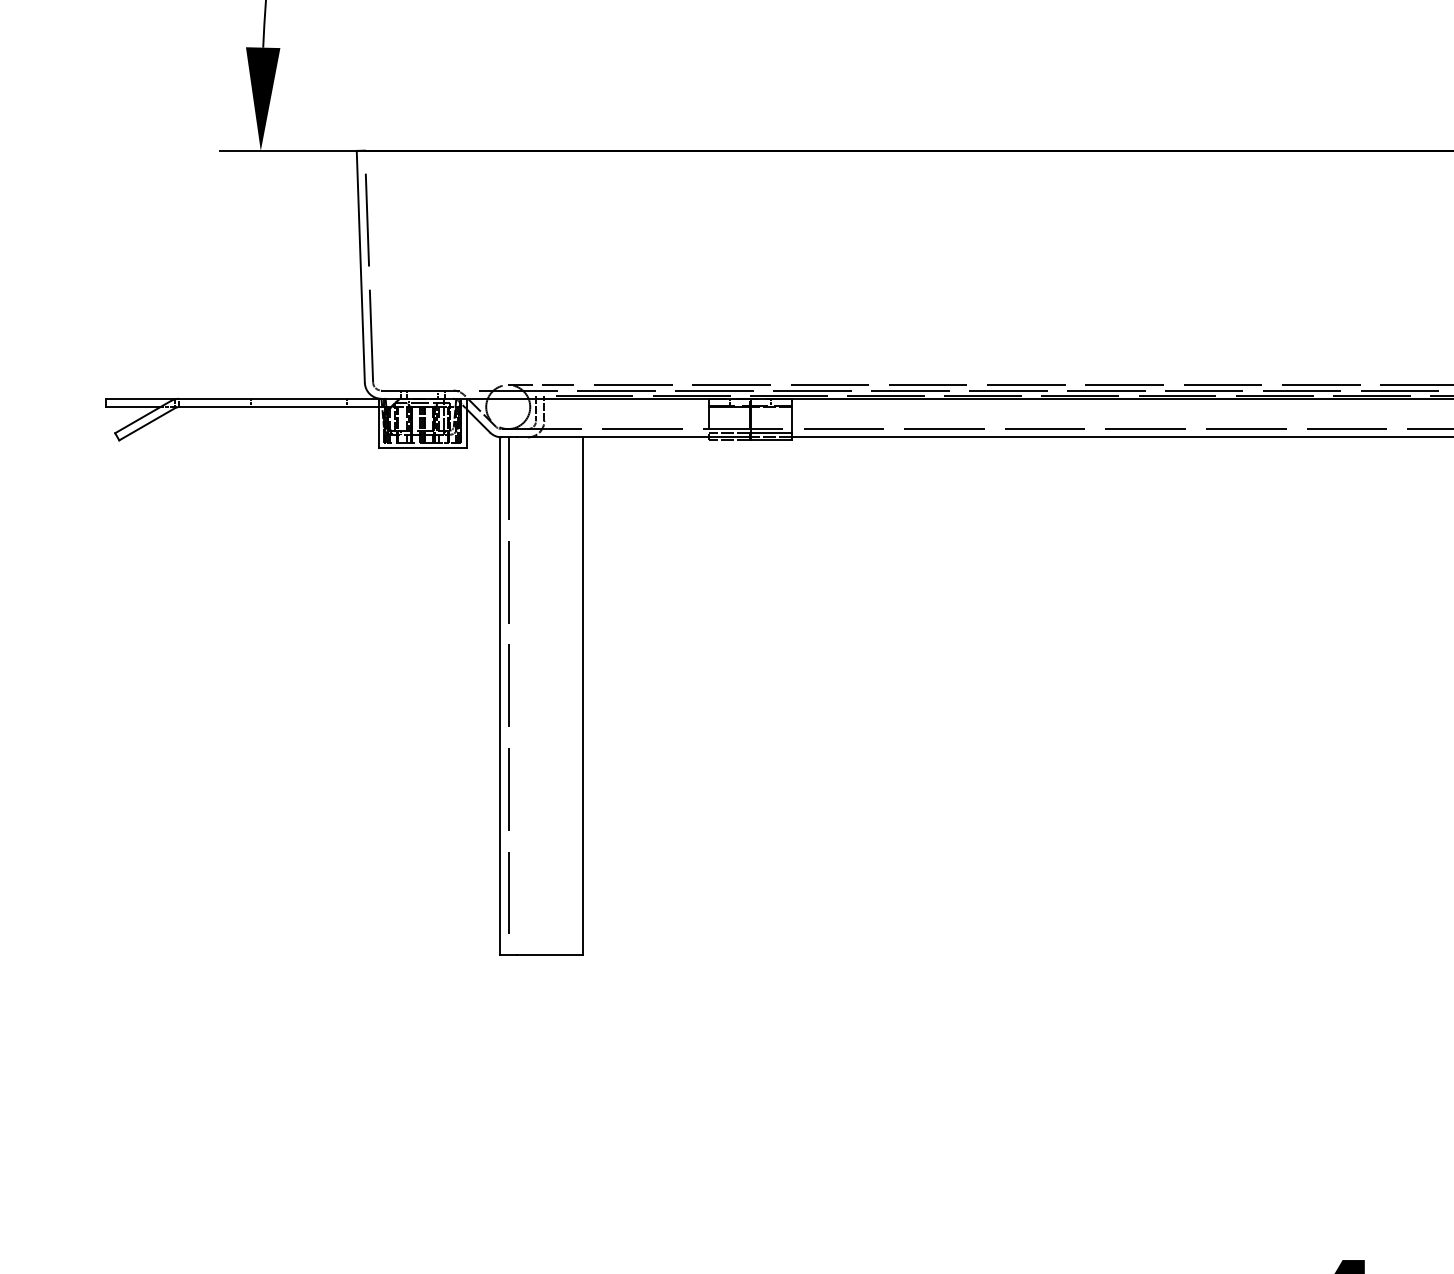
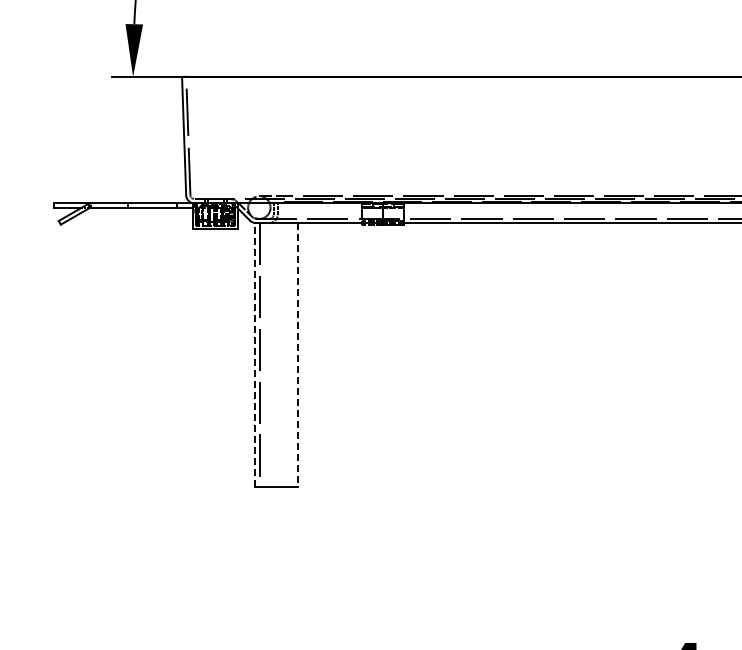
line: (500, 694) -> (255, 354), solid -> dashed
line: (582, 696) -> (297, 355), solid -> dashed

